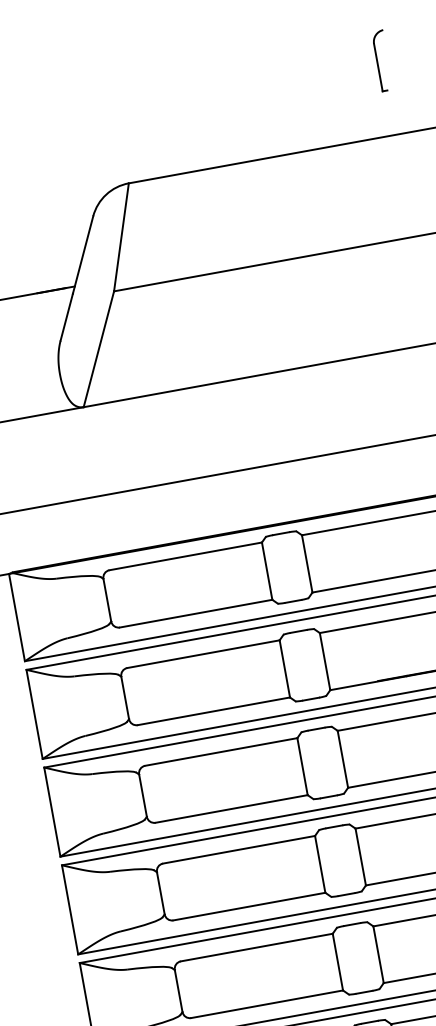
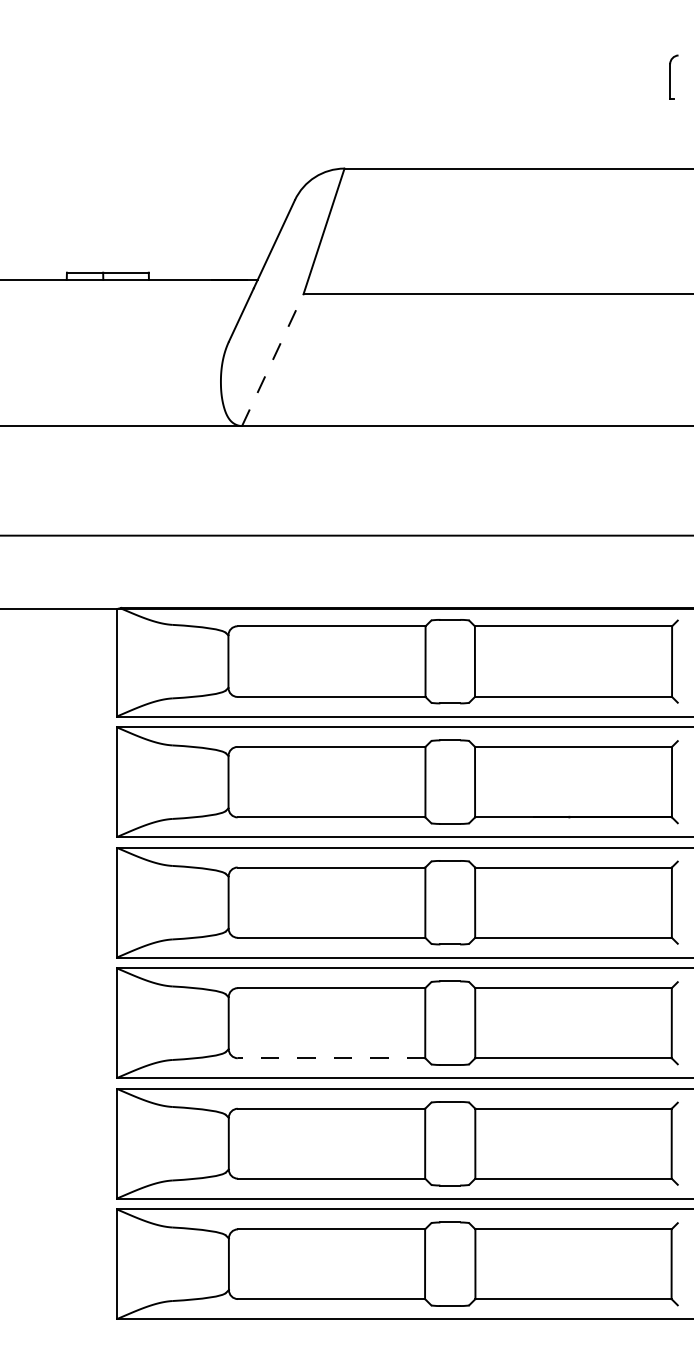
part: (382, 61) -> (673, 77), size x0.6
line: (98, 349) -> (272, 360), solid -> dashed
line: (249, 906) -> (331, 1058), solid -> dashed

